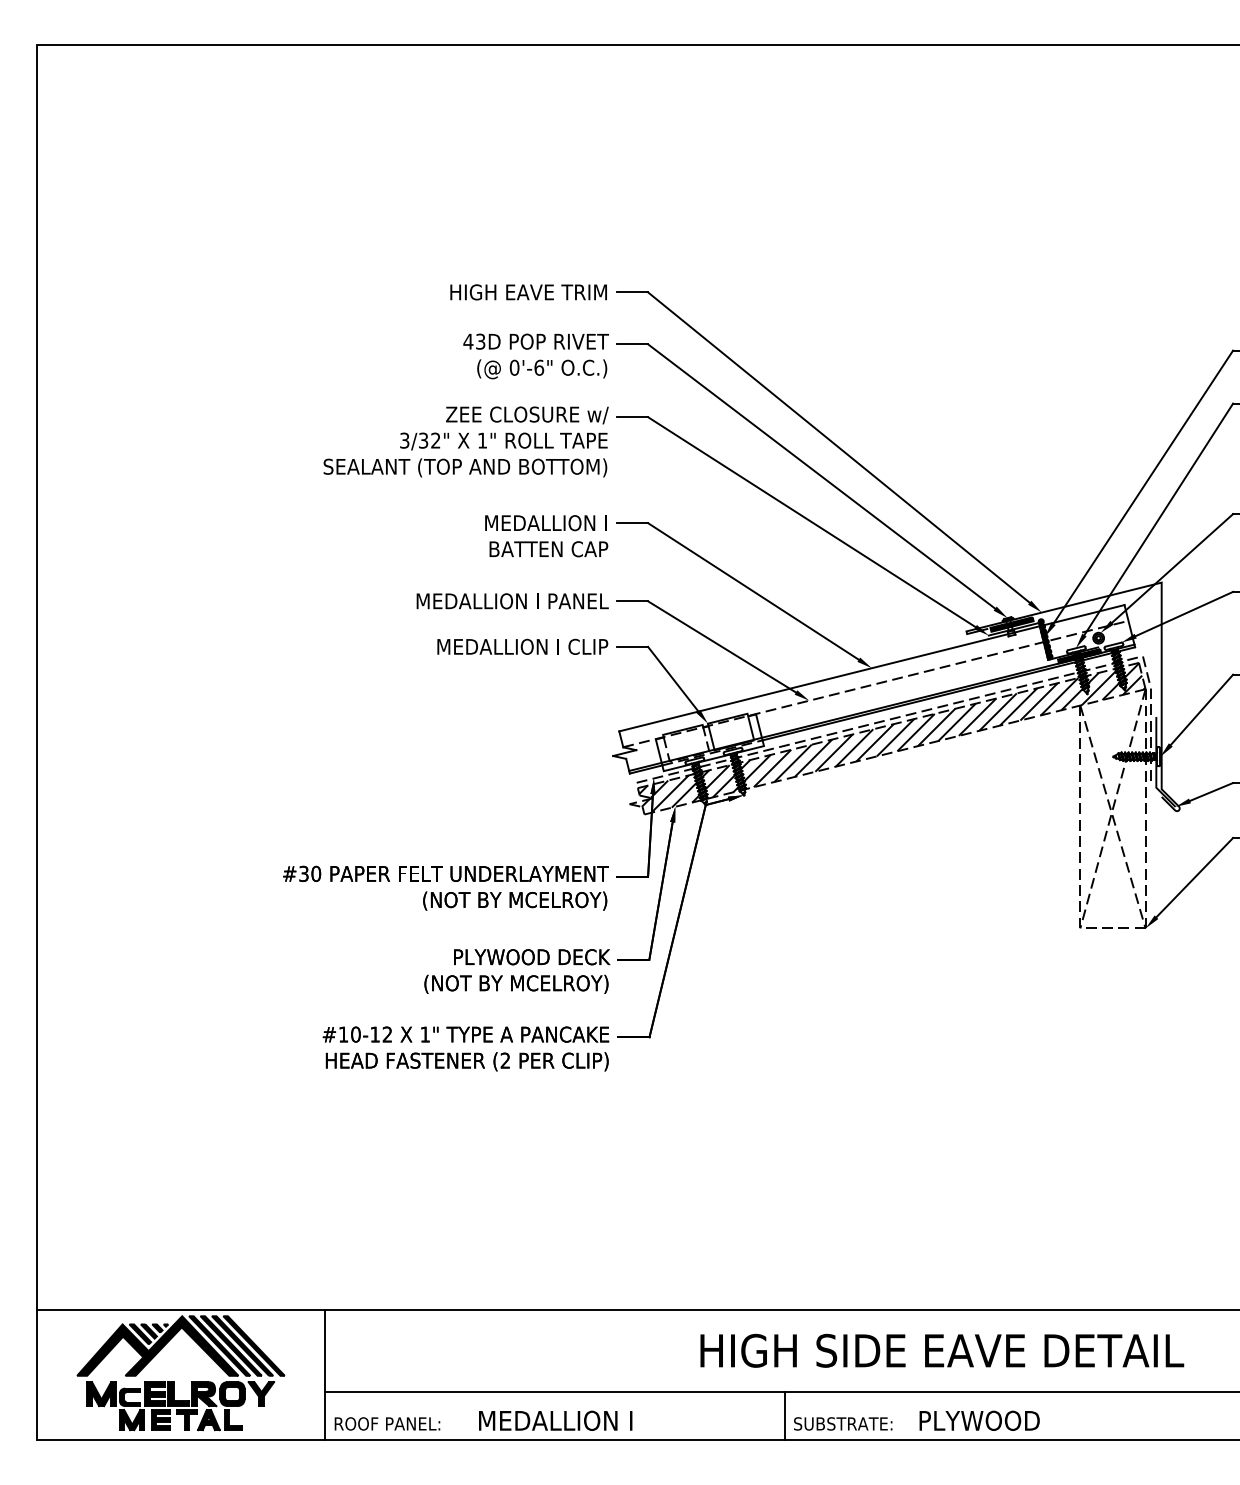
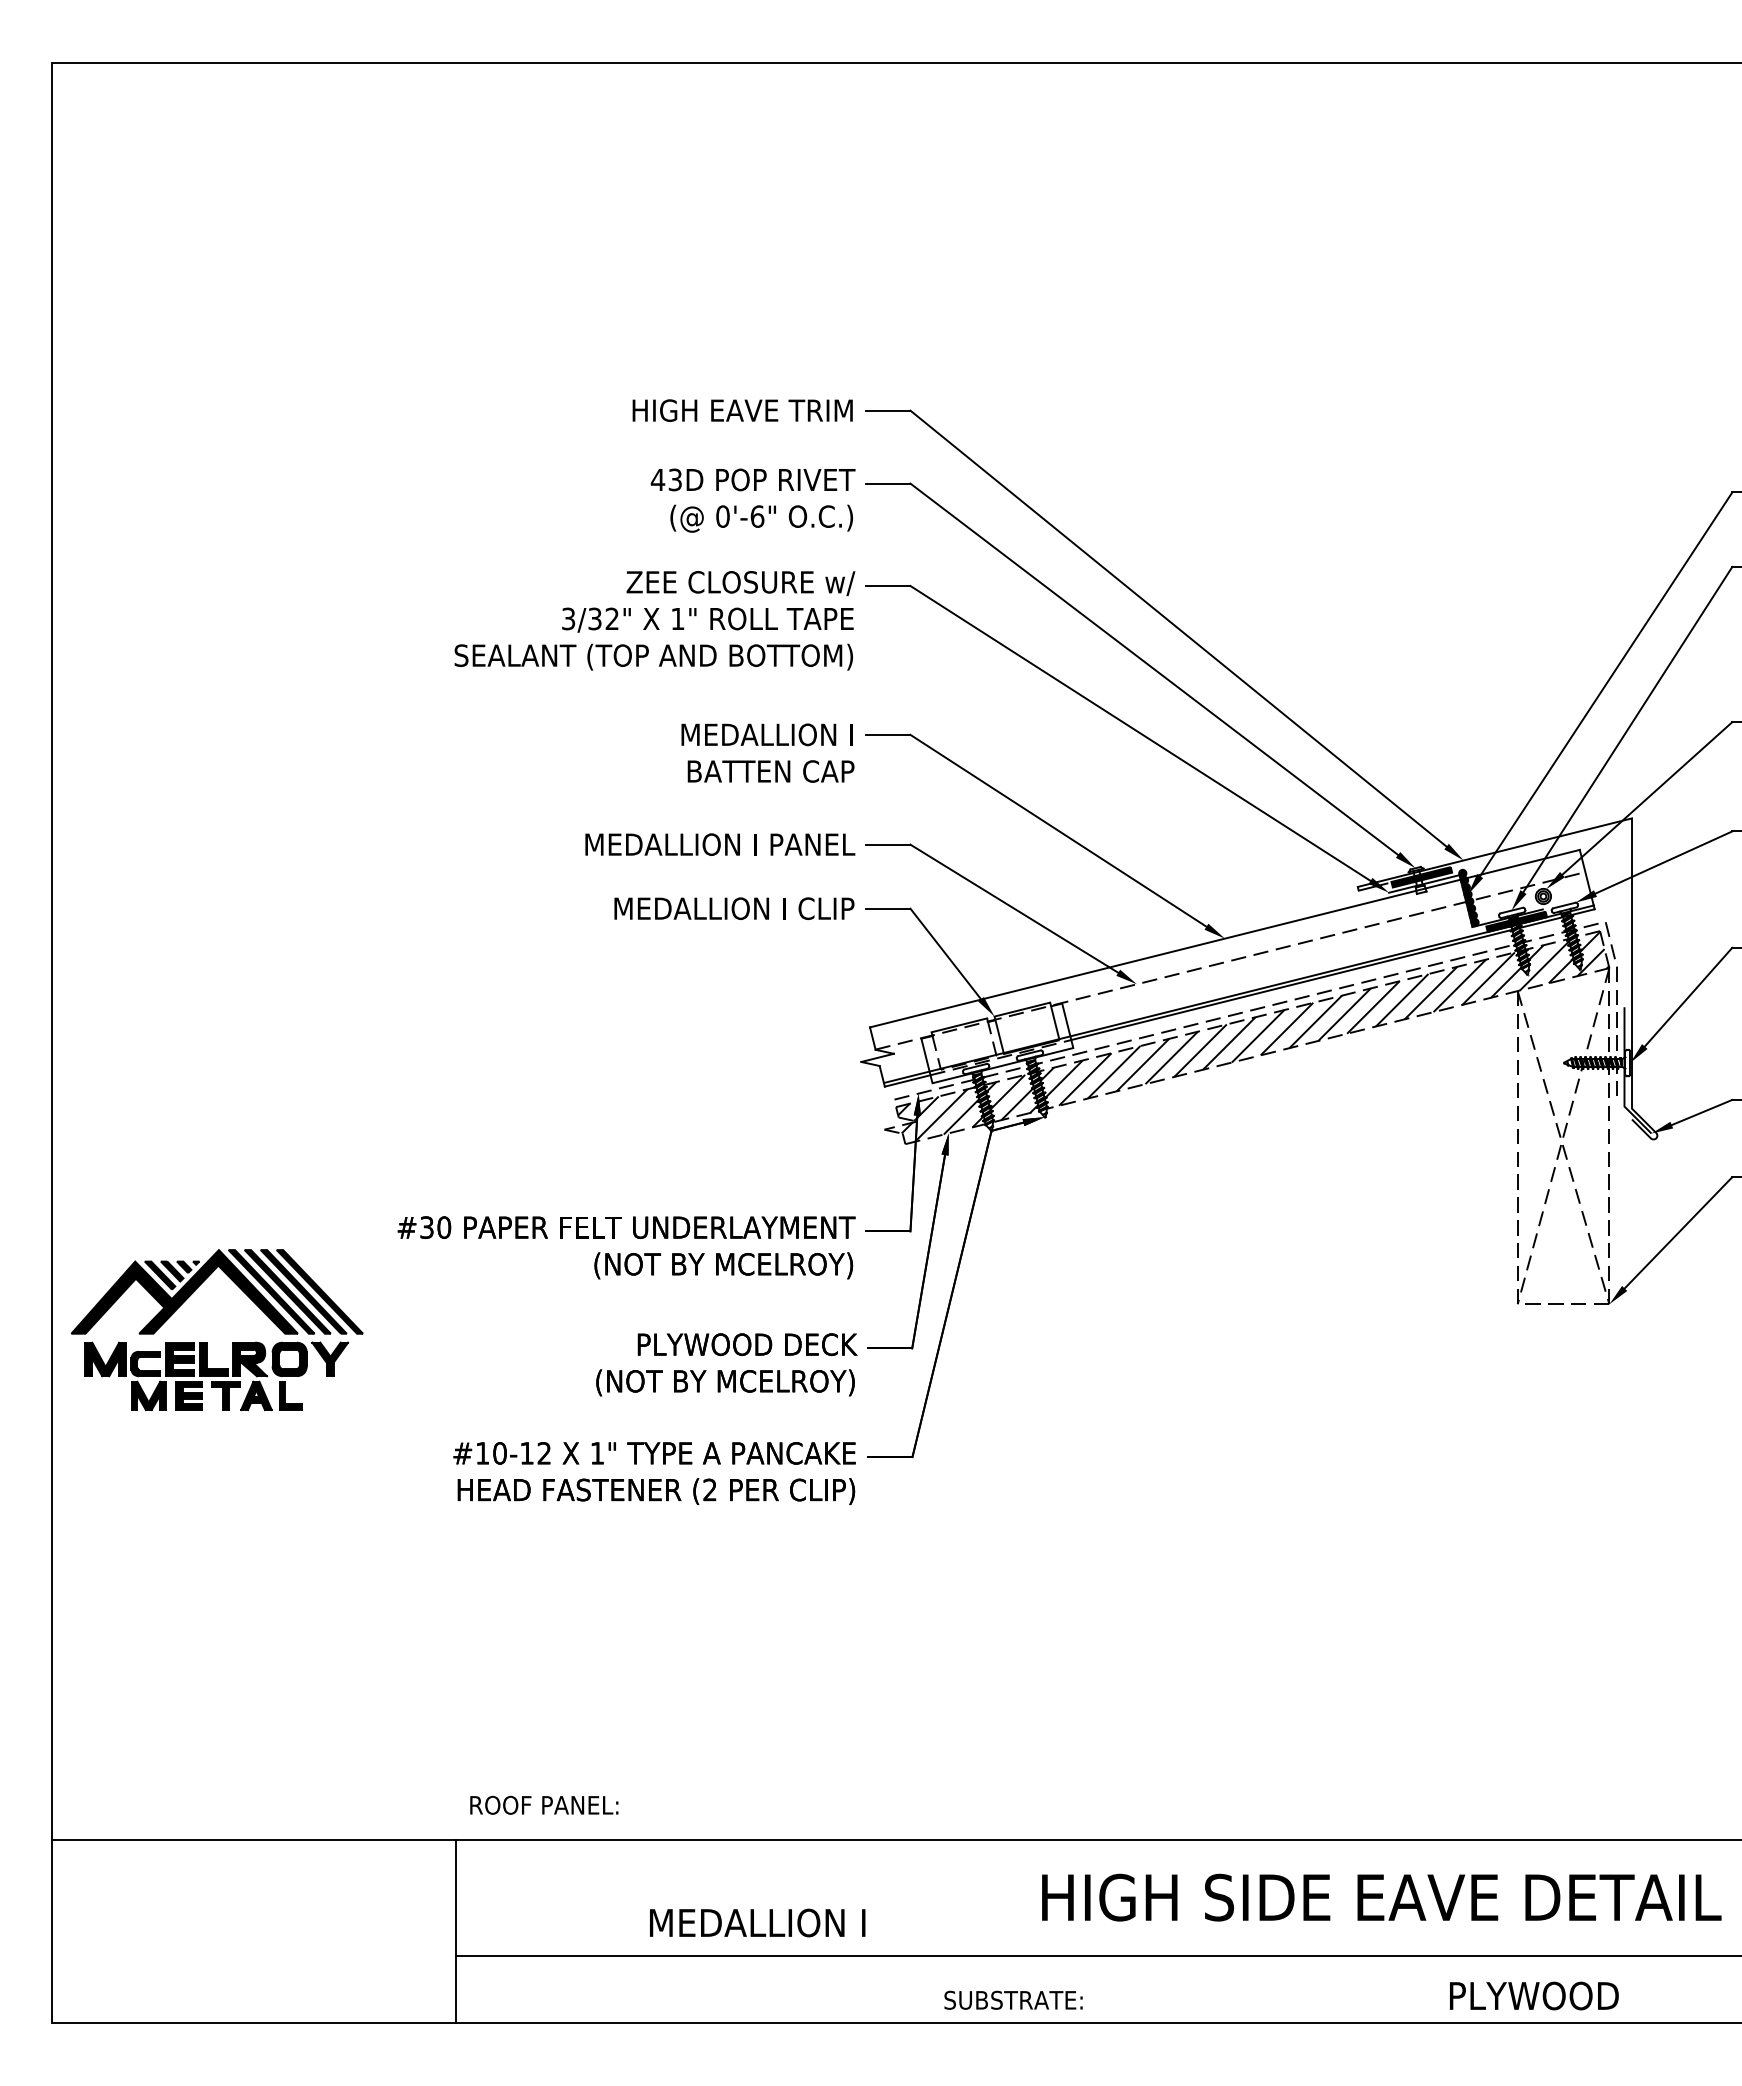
text: (942, 1350) -> (1381, 1897), moved
part: (174, 1382) -> (207, 1342), moved
line: (784, 1416) -> (1102, 1989), removed
text: (555, 1420) -> (757, 1922), moved
text: (979, 1420) -> (1534, 1995), moved
text: (387, 1423) -> (544, 1804), moved
text: (843, 1423) -> (1013, 1999), moved

